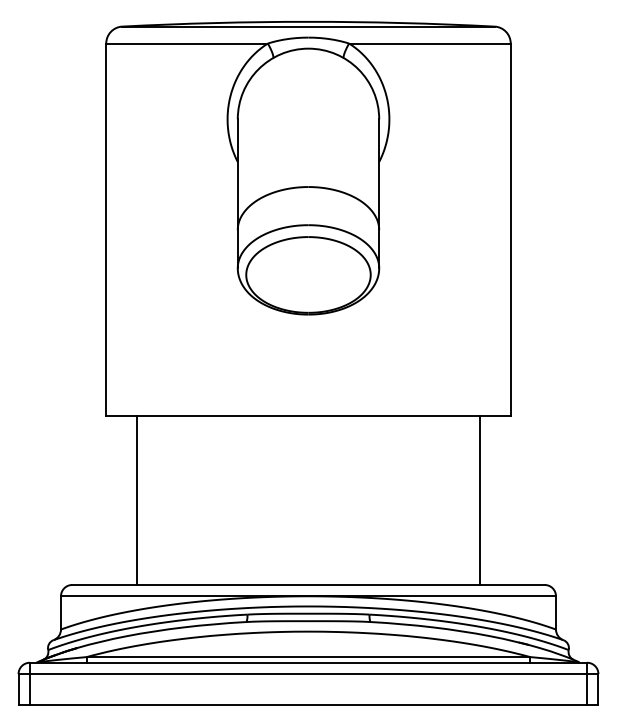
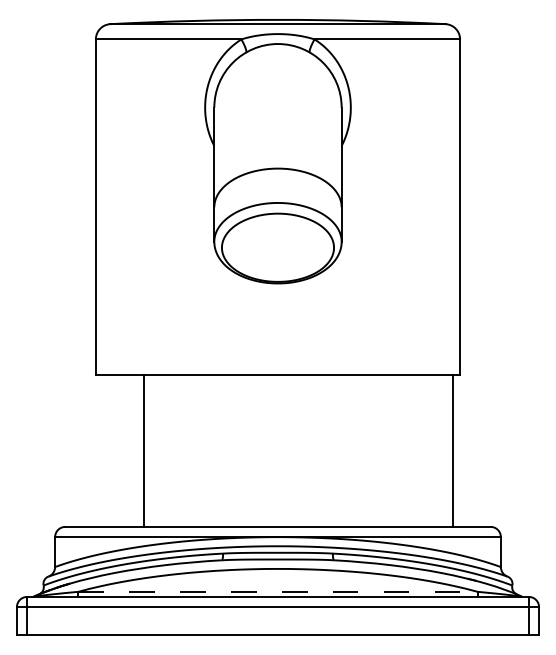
line: (137, 500) -> (143, 450), moved
line: (479, 500) -> (452, 450), moved
line: (308, 657) -> (278, 592), solid -> dashed

